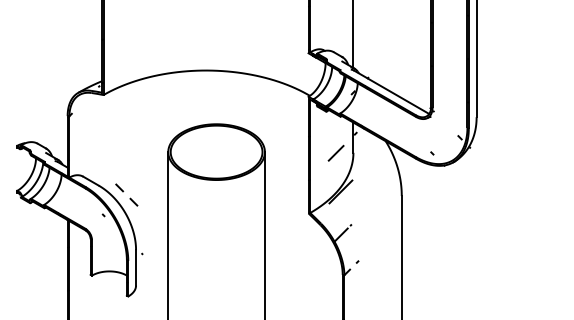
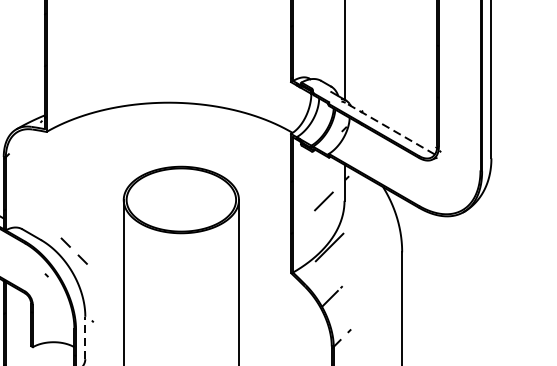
hatch: (415, 90) -> (418, 126), removed
line: (391, 92) -> (389, 128), solid -> dashed
line: (136, 267) -> (85, 337), solid -> dashed

